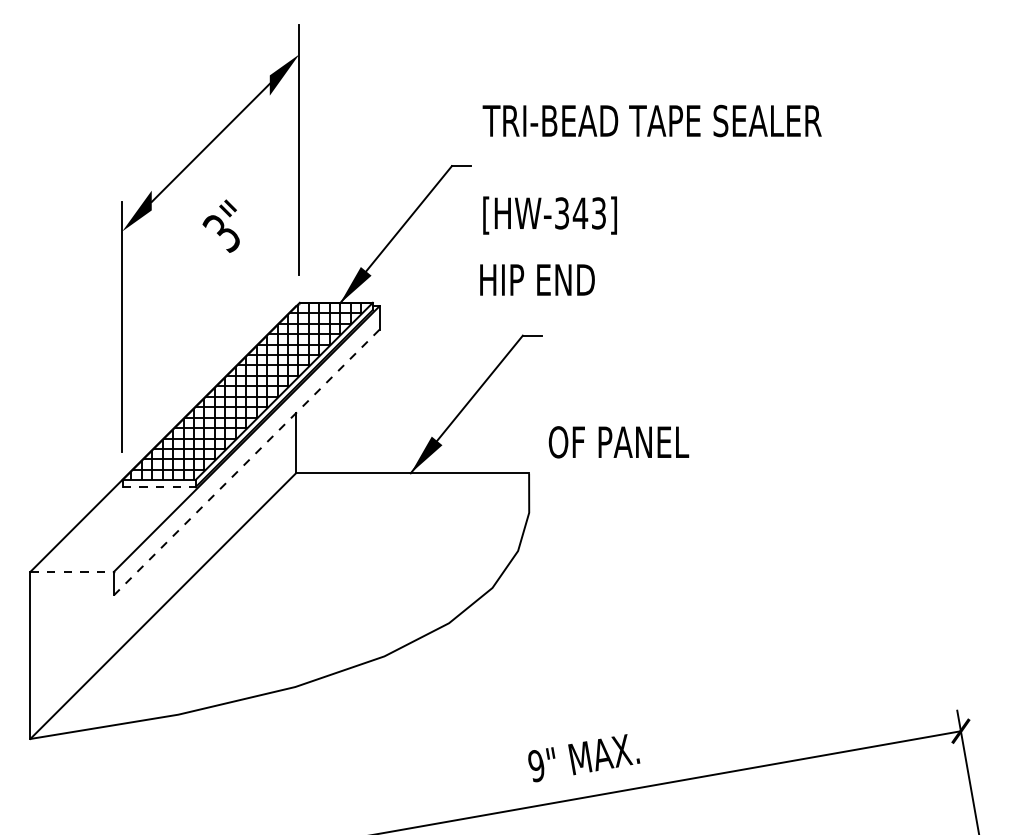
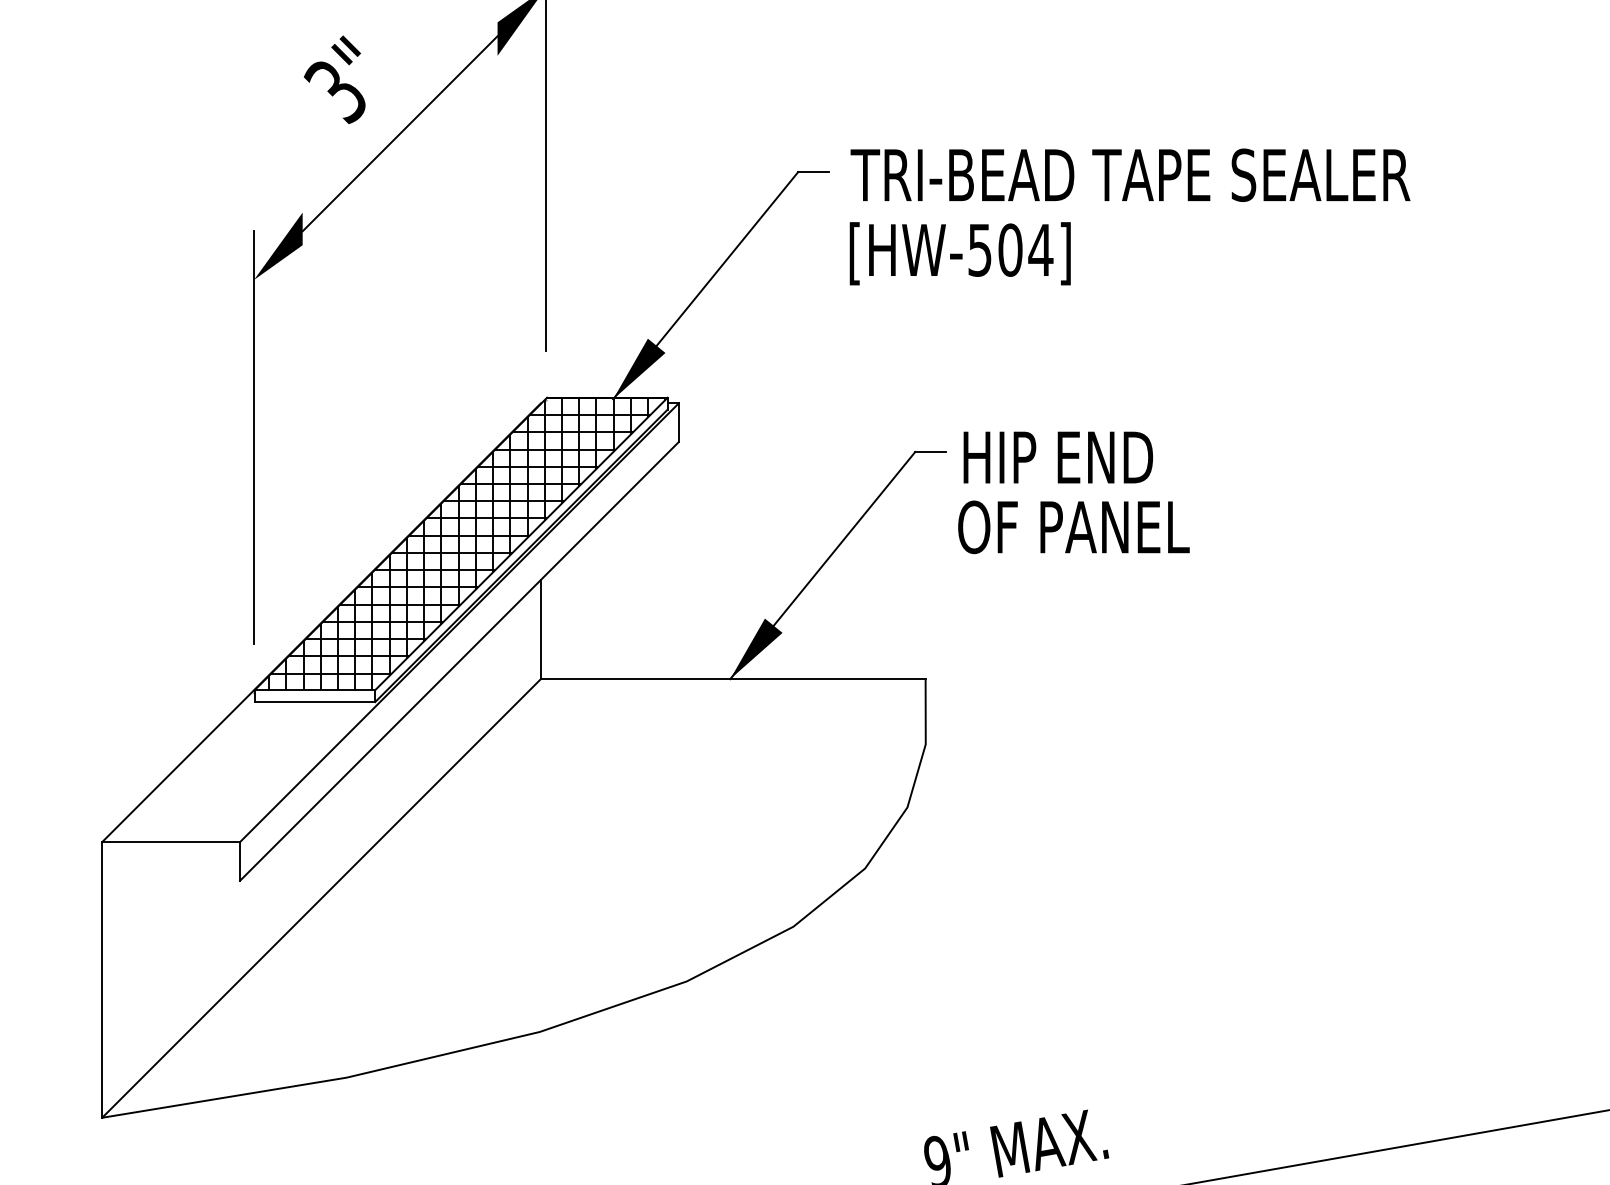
text: (651, 120) -> (1129, 174), moved
text: (580, 213) -> (1010, 250), [HW-343] -> [HW-504]
text: (220, 225) -> (333, 78), moved
text: (537, 279) -> (1058, 456), moved
text: (618, 442) -> (1073, 527), moved
line: (246, 462) -> (459, 661), dashed -> solid
line: (159, 487) -> (315, 702), dashed -> solid
line: (72, 571) -> (171, 841), dashed -> solid

